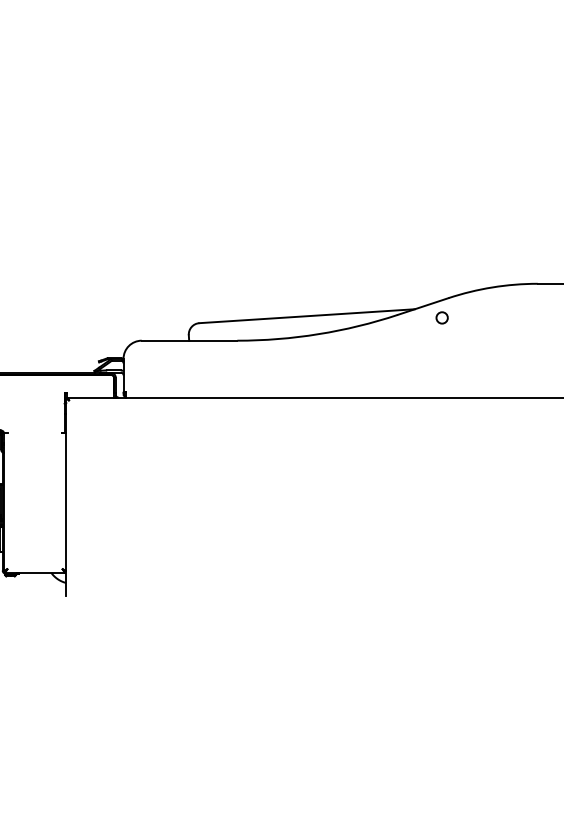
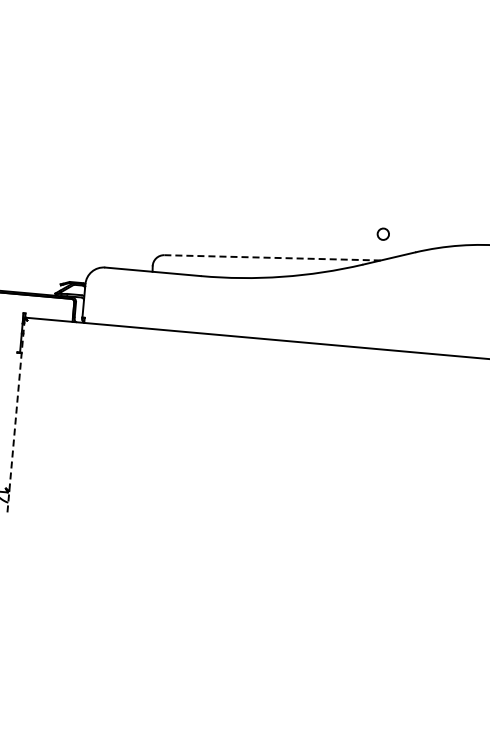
line: (307, 316) -> (272, 258), solid -> dashed
circle: (441, 317) -> (382, 233), moved
line: (66, 497) -> (16, 417), solid -> dashed

